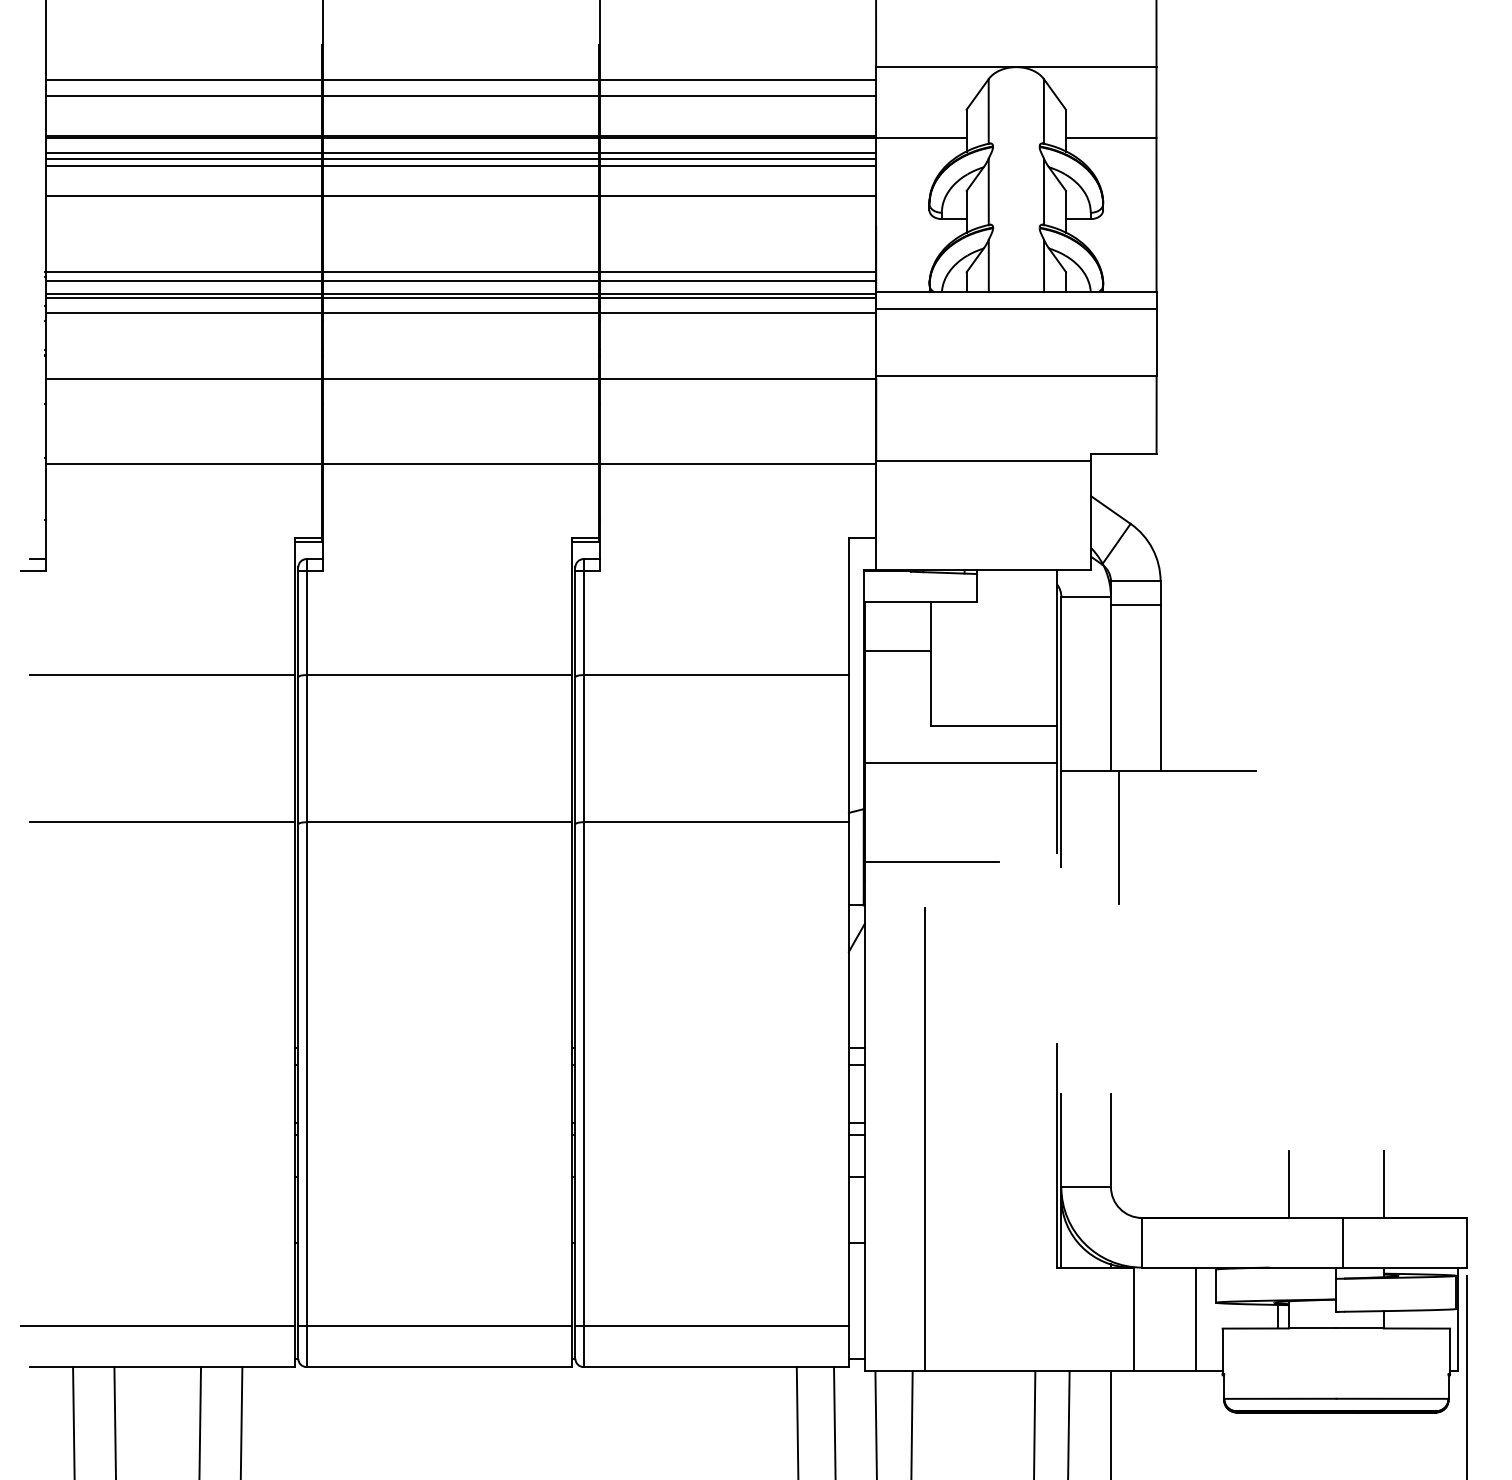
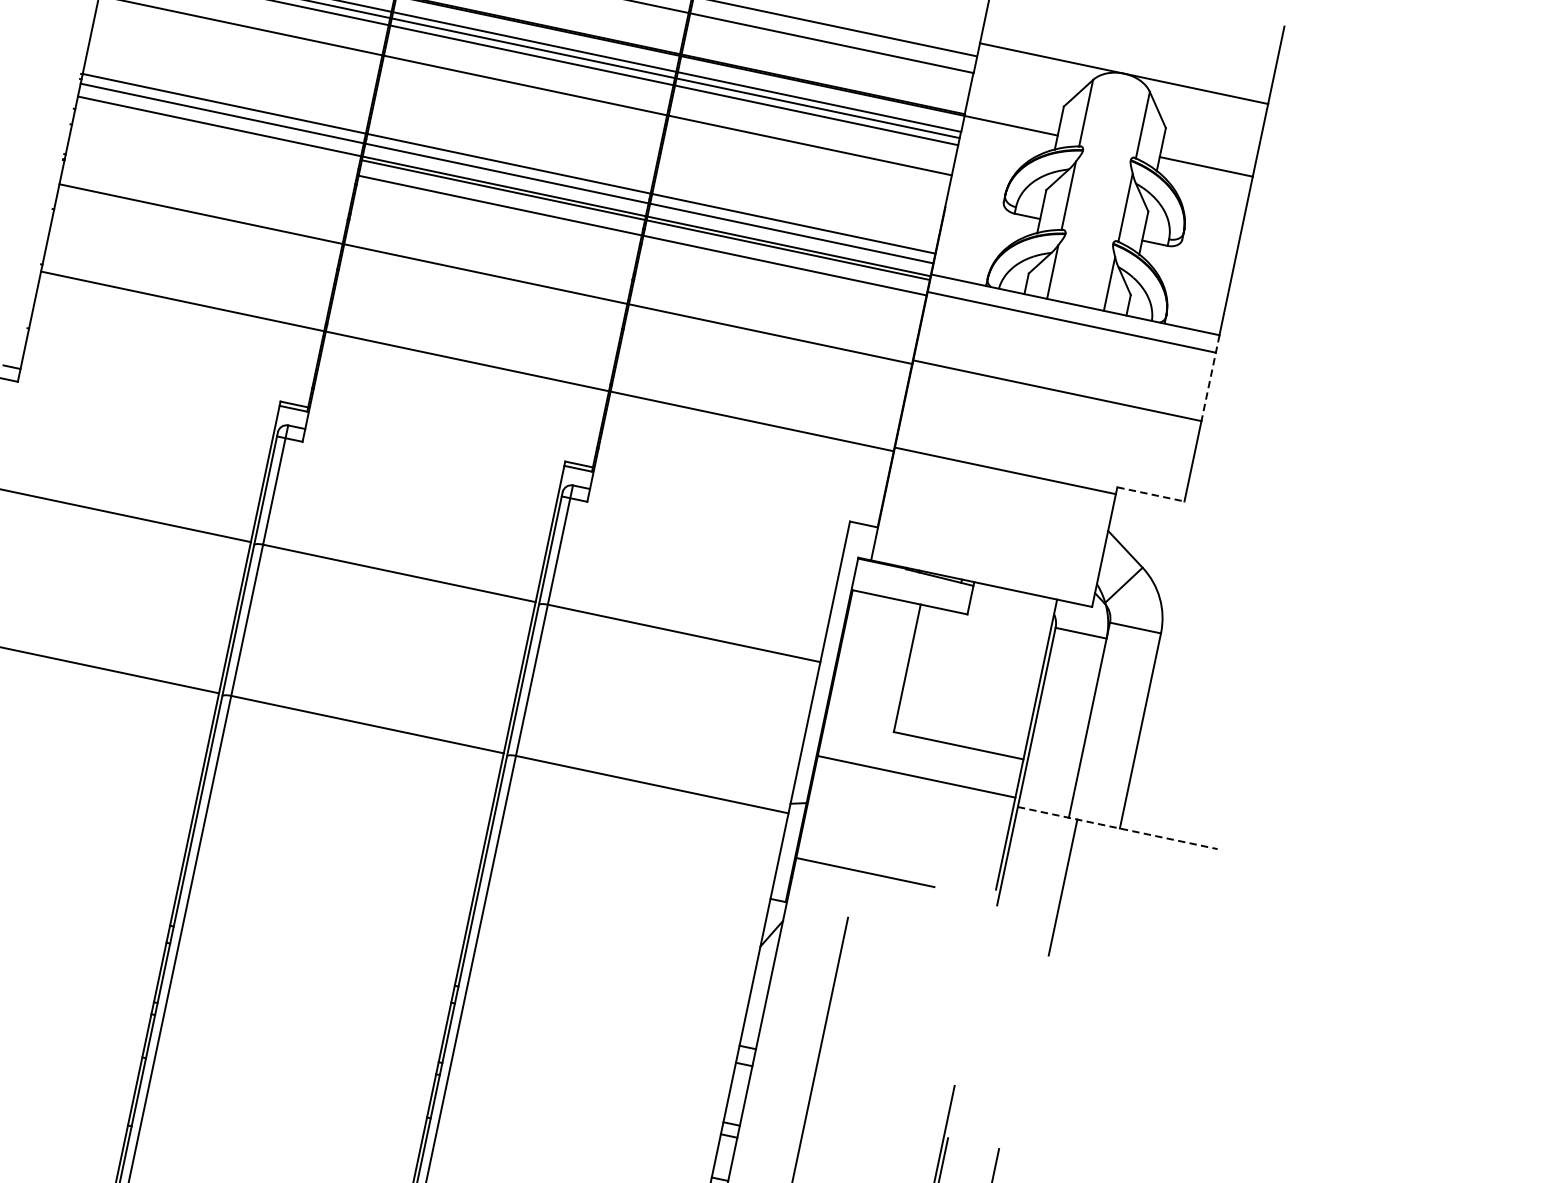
line: (183, 297) -> (218, 130), removed
line: (183, 312) -> (215, 145), removed
line: (1156, 333) -> (1210, 377), solid -> dashed
line: (1123, 453) -> (1150, 493), solid -> dashed
line: (1135, 605) -> (1129, 652), removed
line: (897, 651) -> (875, 648), removed
line: (1159, 771) -> (1118, 828), solid -> dashed

